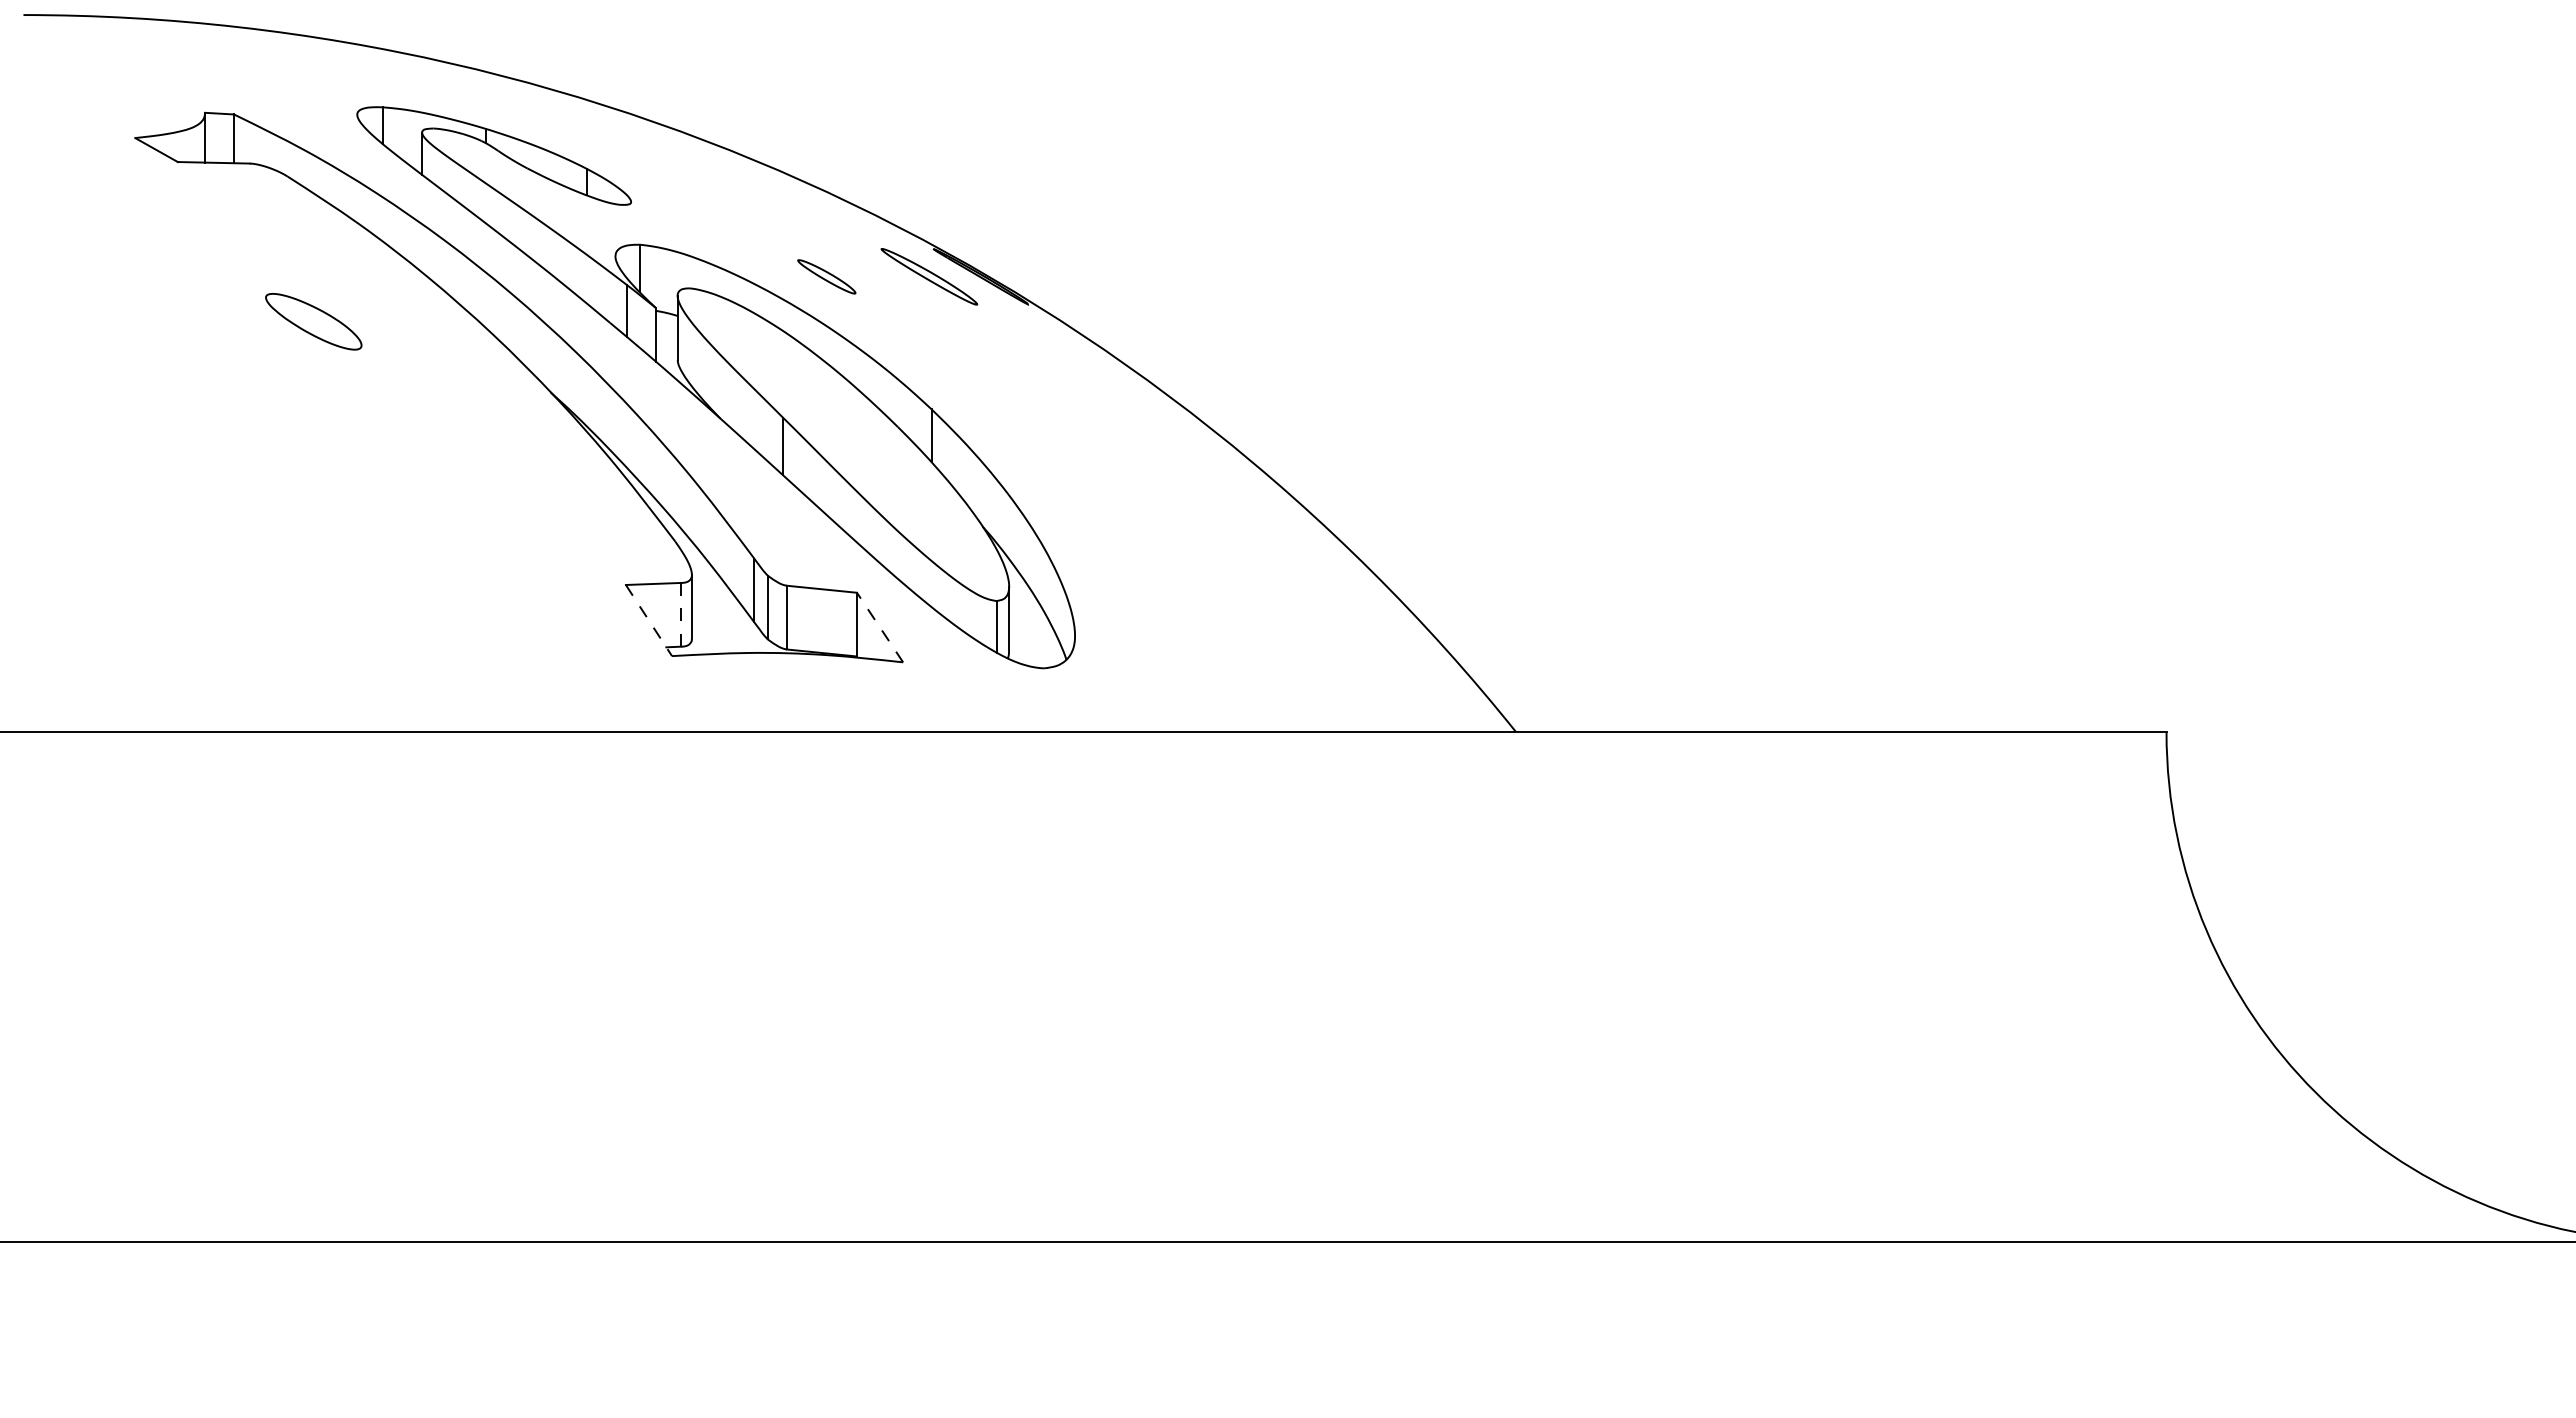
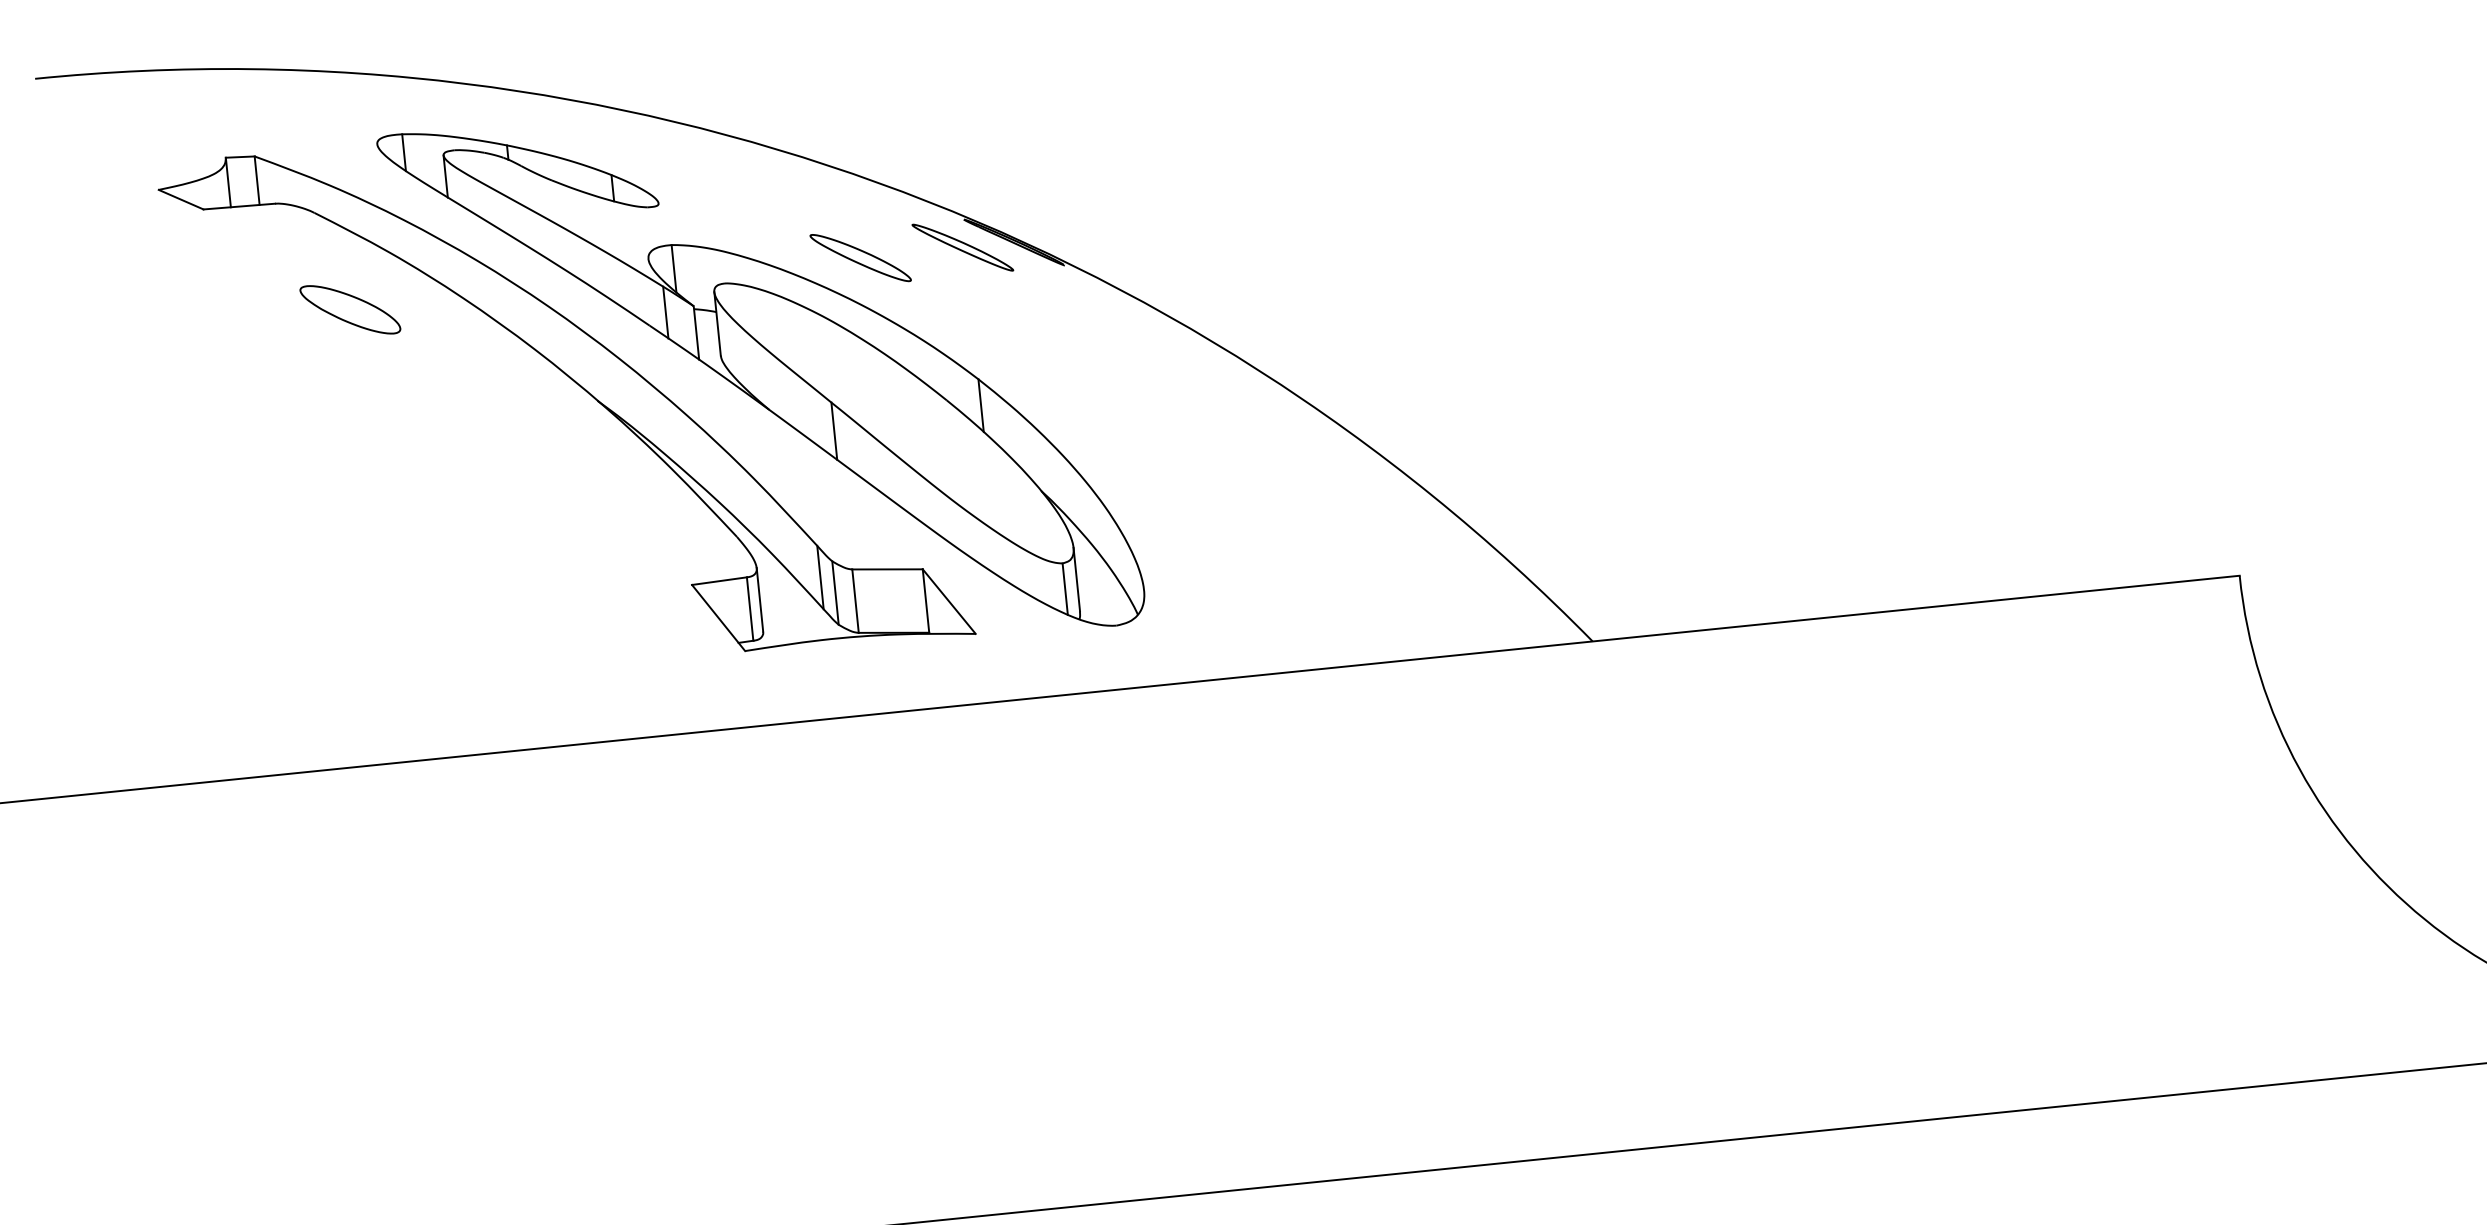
part: (826, 276) -> (860, 257), size x1.67
part: (313, 321) -> (350, 309), moved
line: (681, 614) -> (750, 608), dashed -> solid
line: (649, 620) -> (719, 617), dashed -> solid
line: (880, 627) -> (949, 601), dashed -> solid

